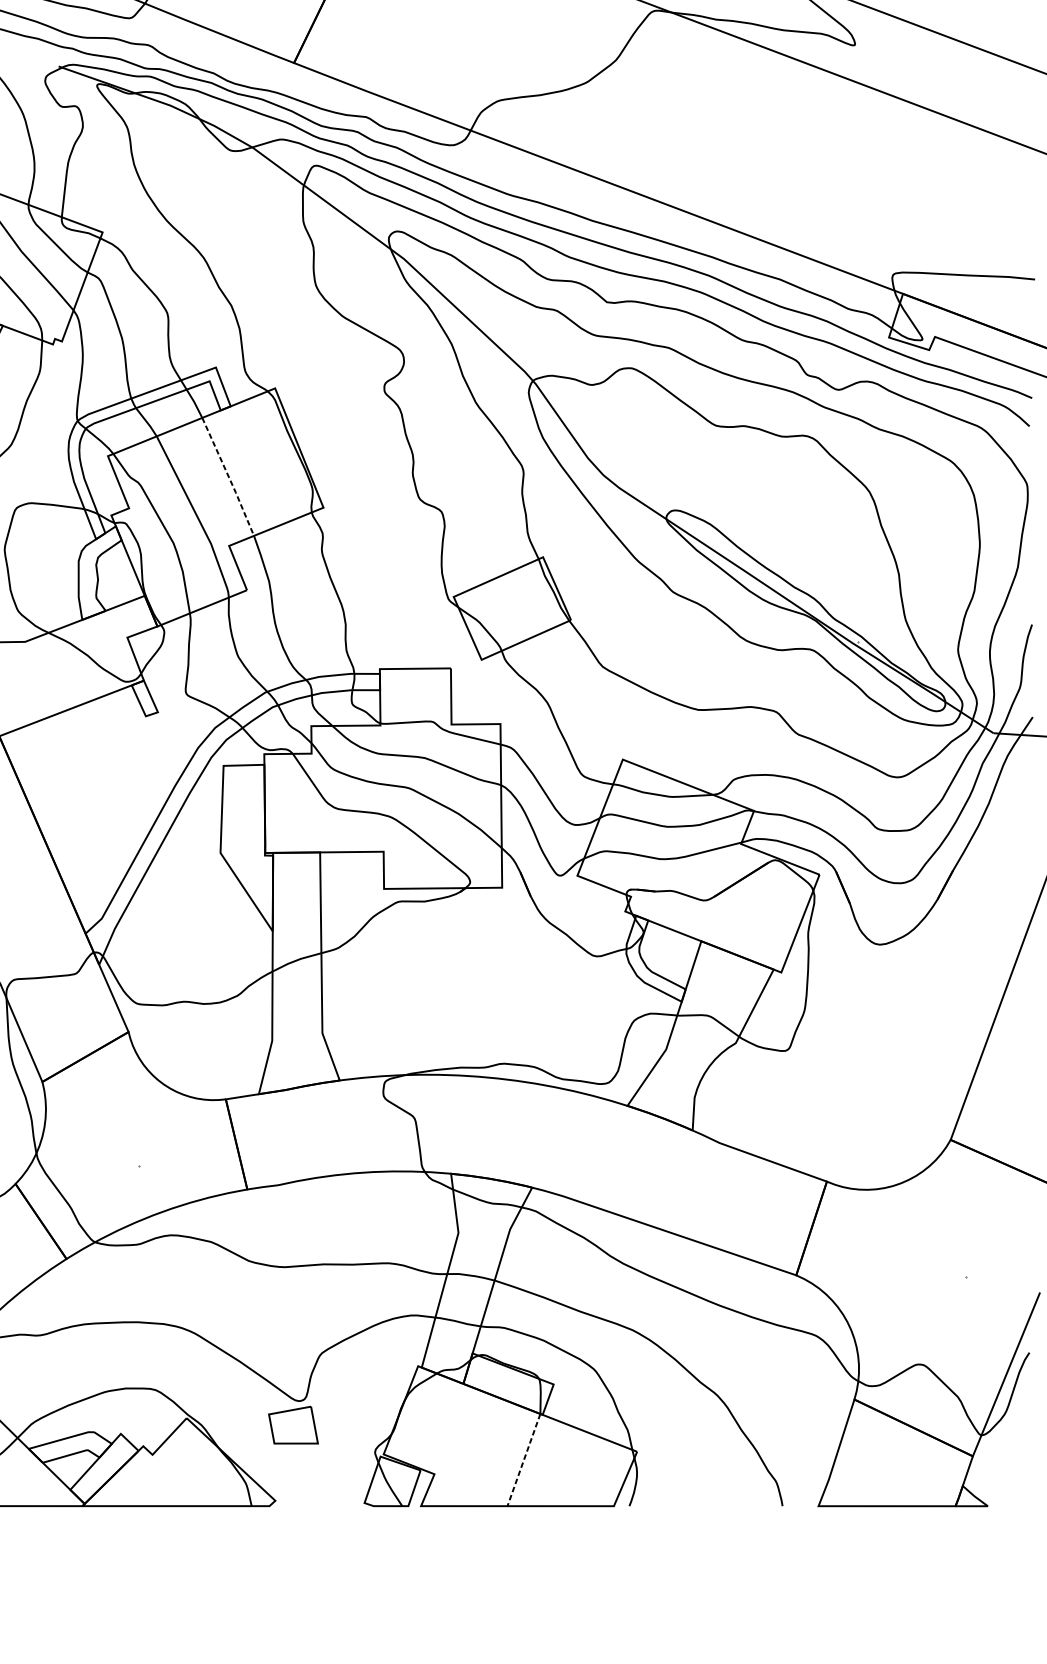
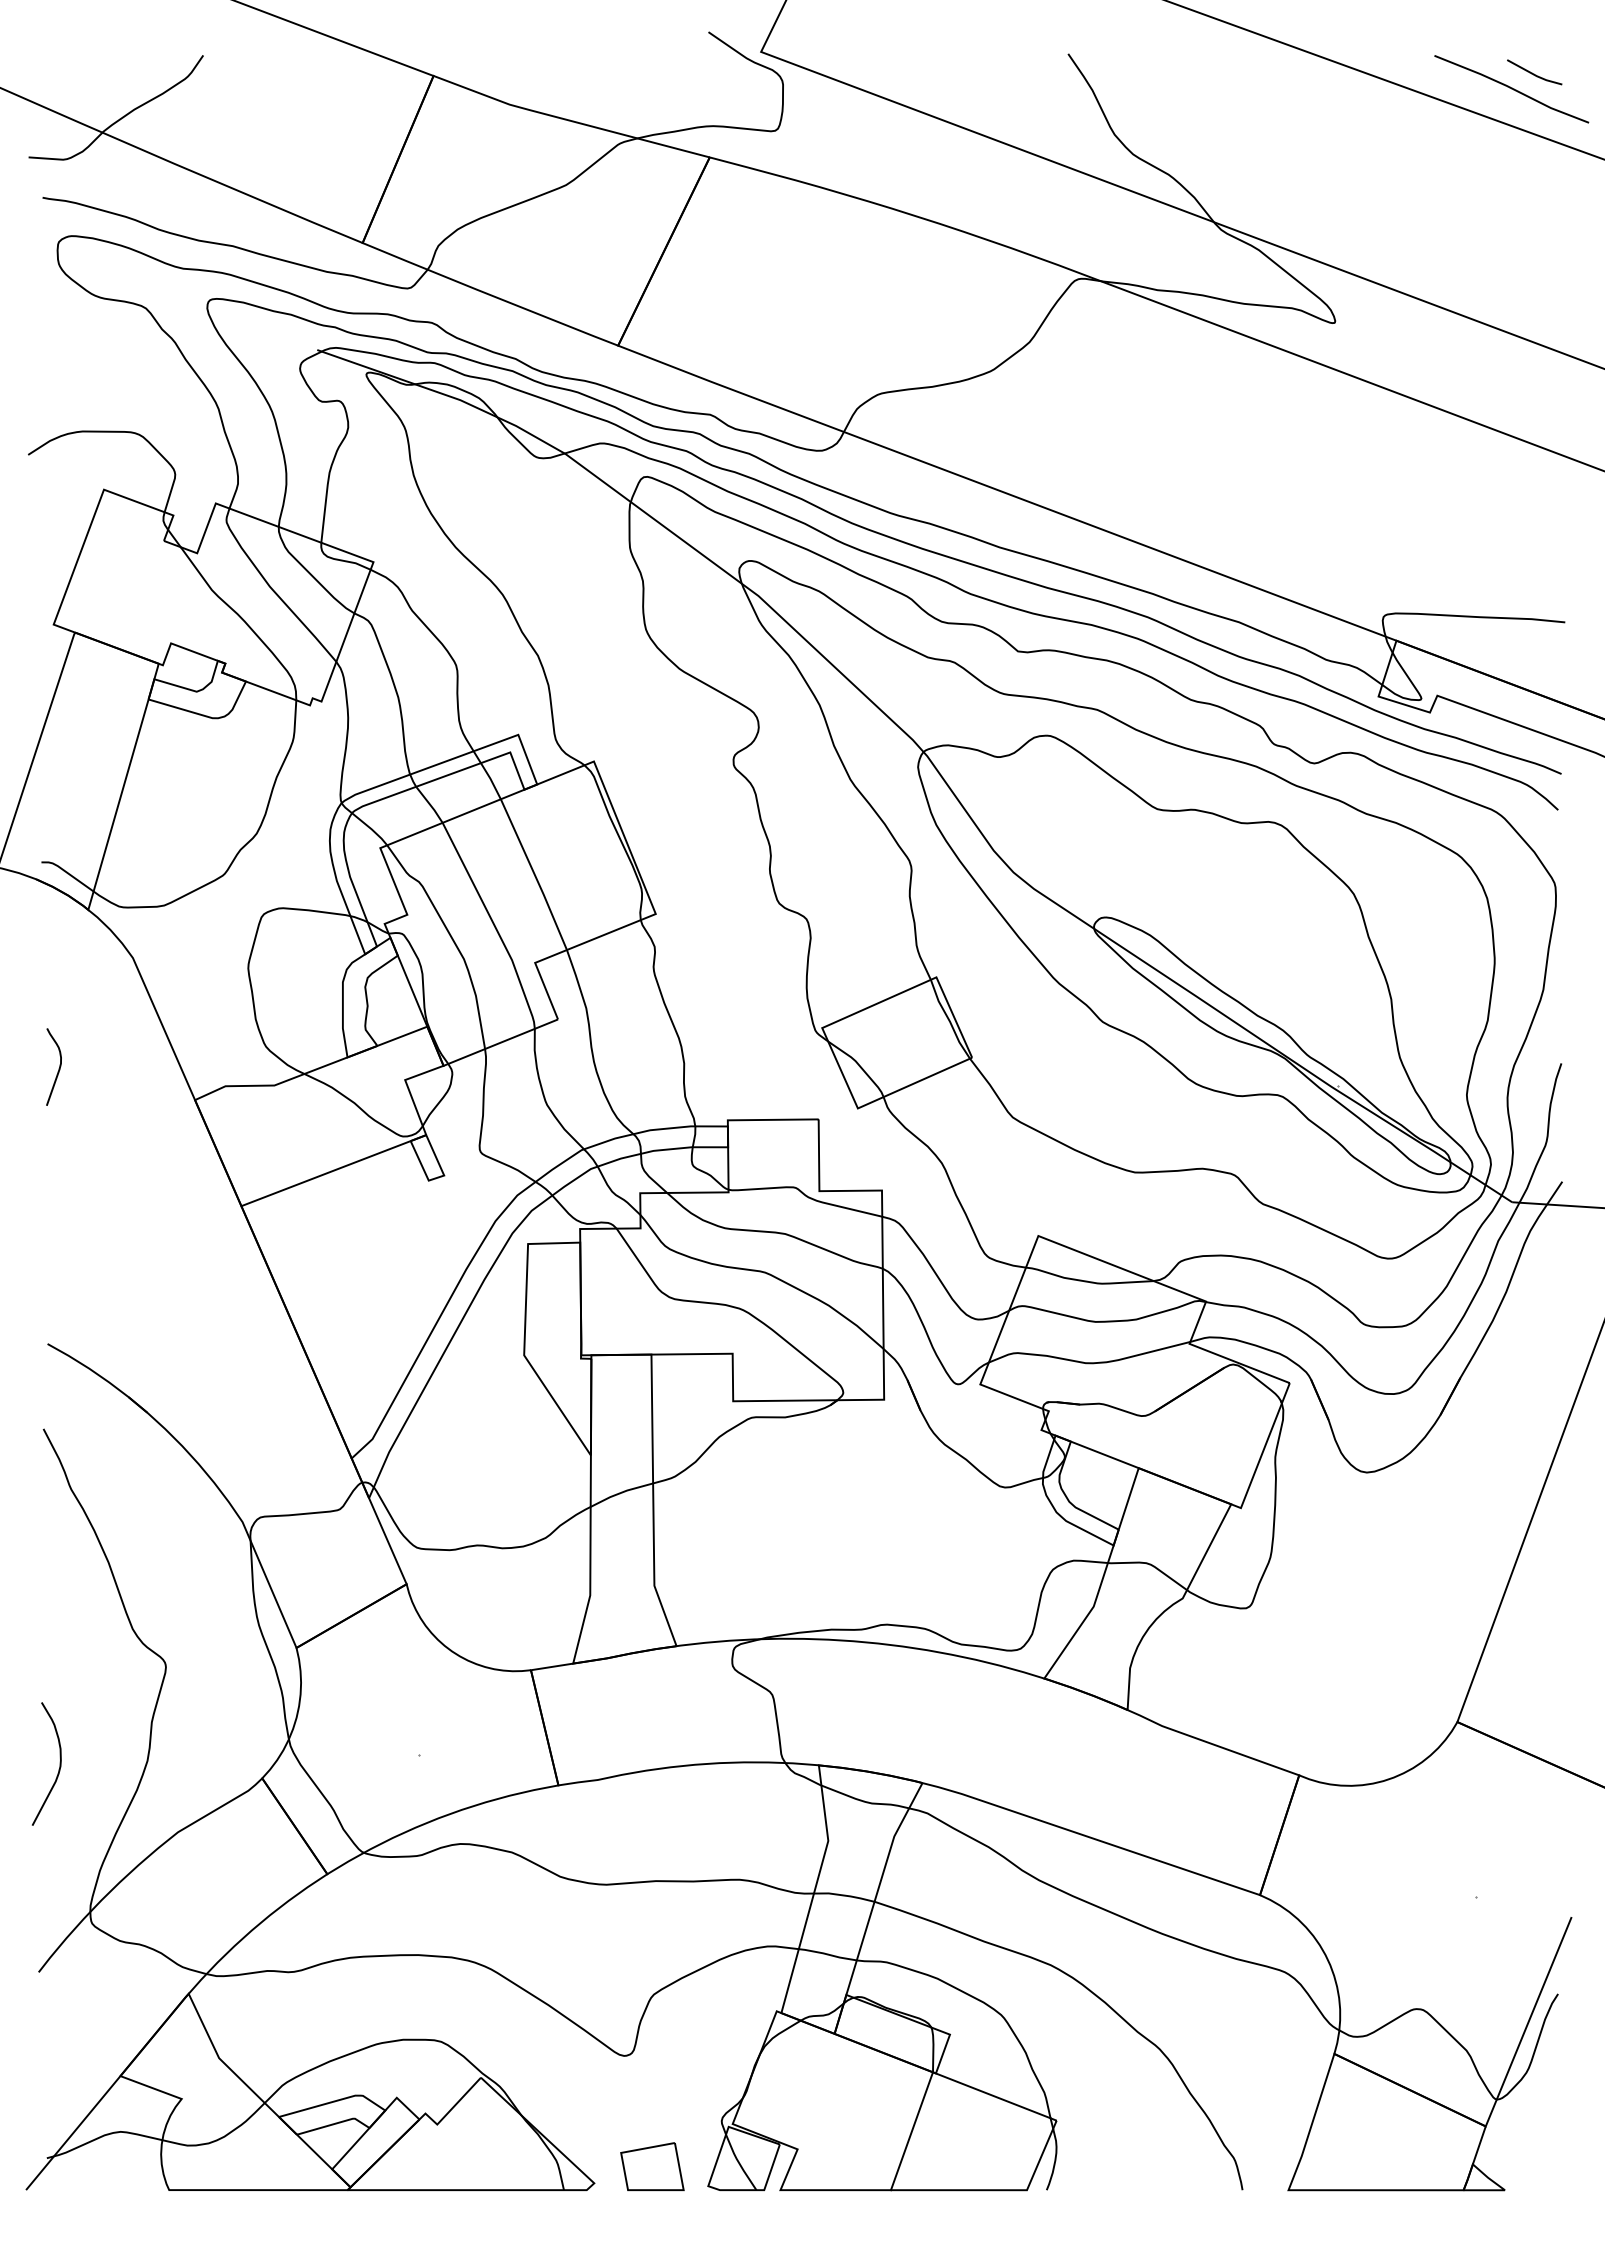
line: (228, 476) -> (534, 874), dashed -> solid
part: (293, 1425) -> (652, 2166), moved
line: (523, 1460) -> (911, 2131), dashed -> solid

